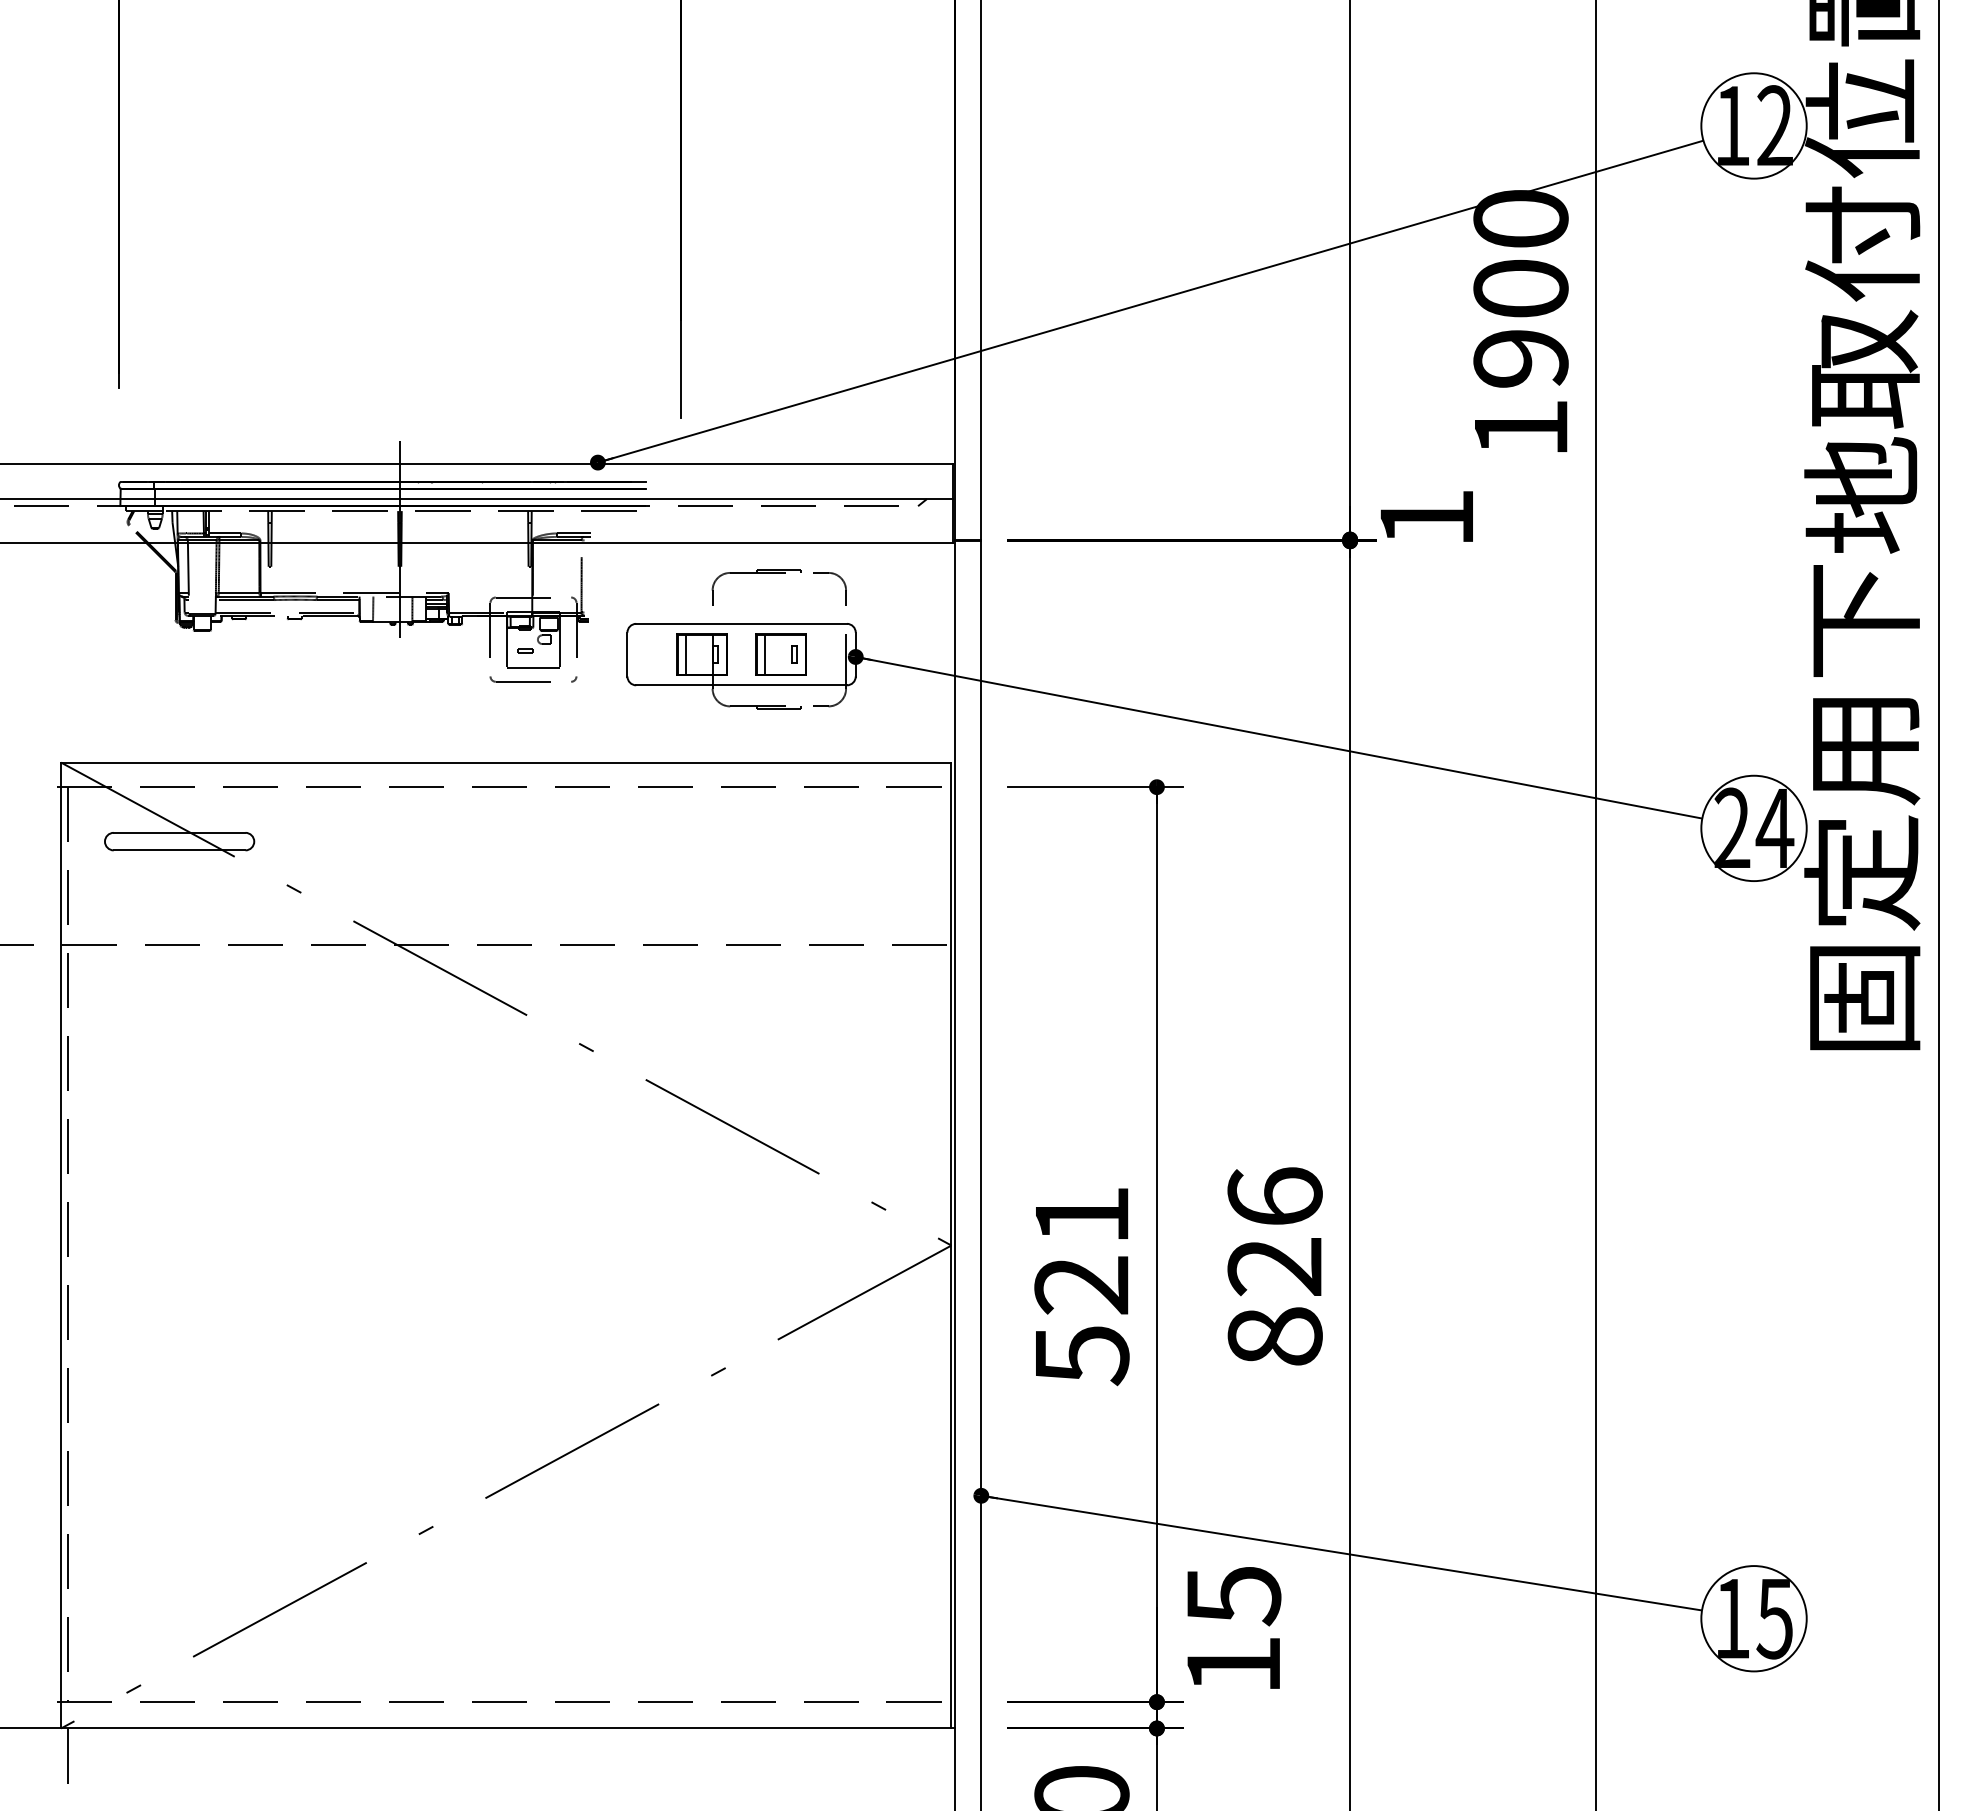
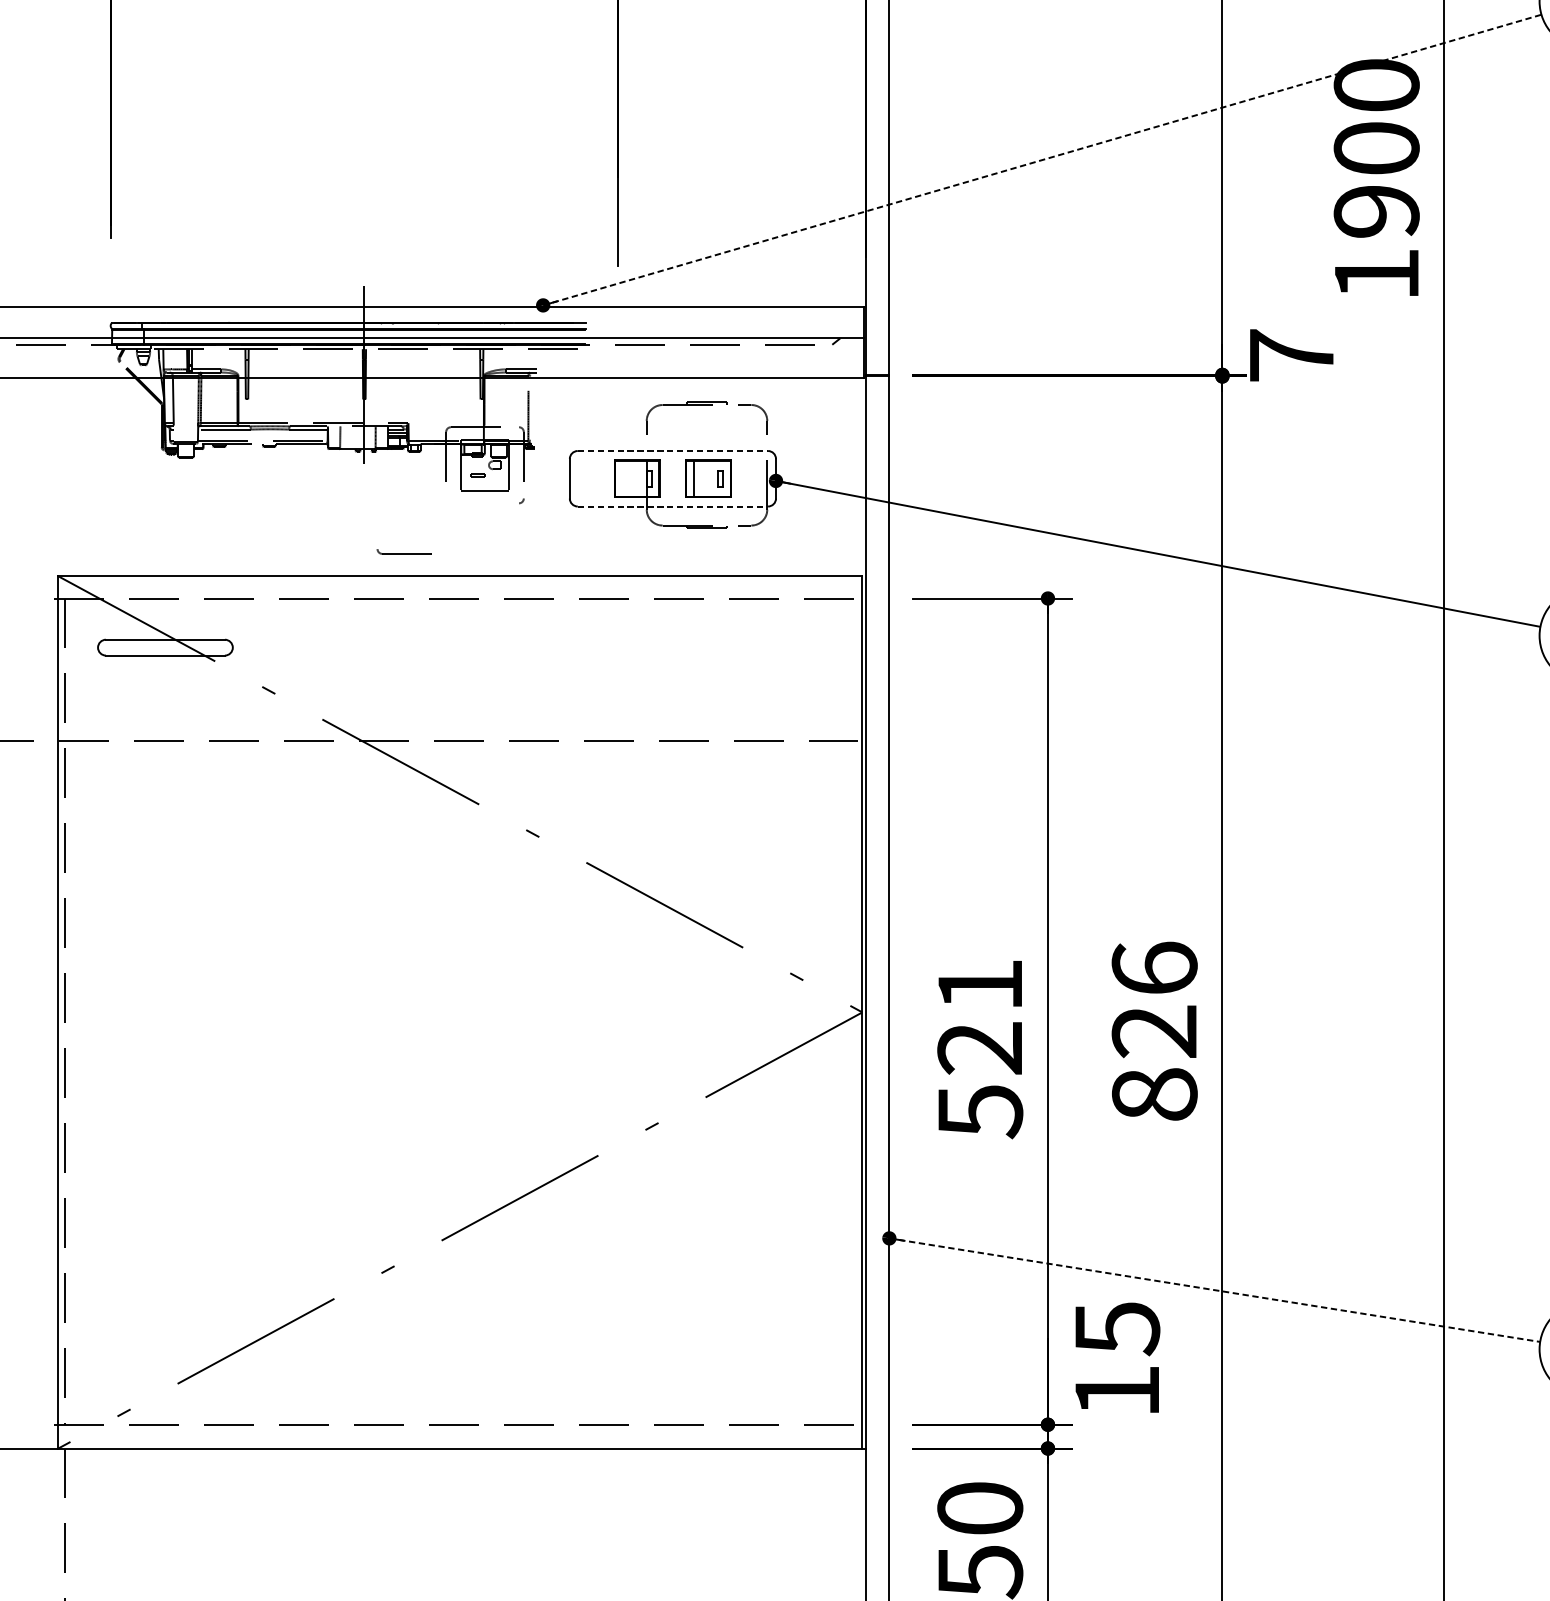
line: (1150, 301) -> (1042, 159), solid -> dashed
text: (1426, 517) -> (1291, 354), 1 -> 7
line: (742, 623) -> (673, 450), solid -> dashed
line: (686, 654) -> (623, 478), removed
part: (519, 679) -> (403, 551), moved
line: (742, 685) -> (673, 506), solid -> dashed
line: (1341, 1553) -> (1214, 1290), solid -> dashed

